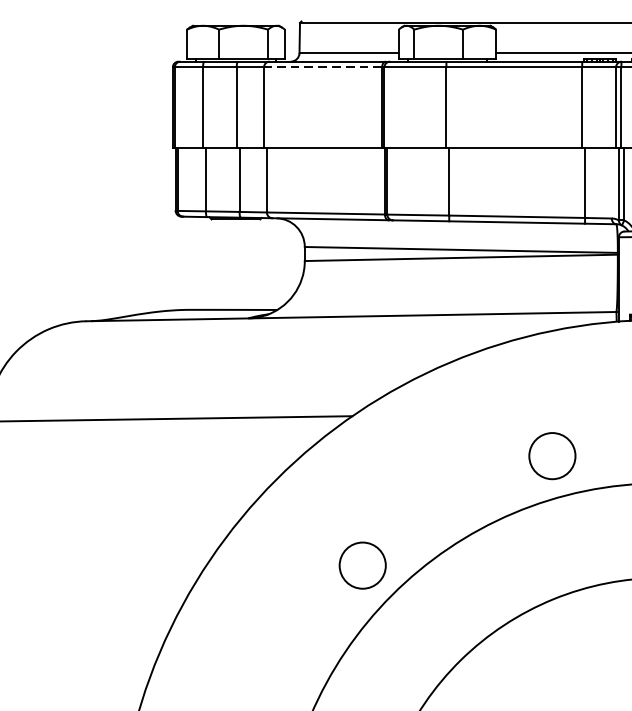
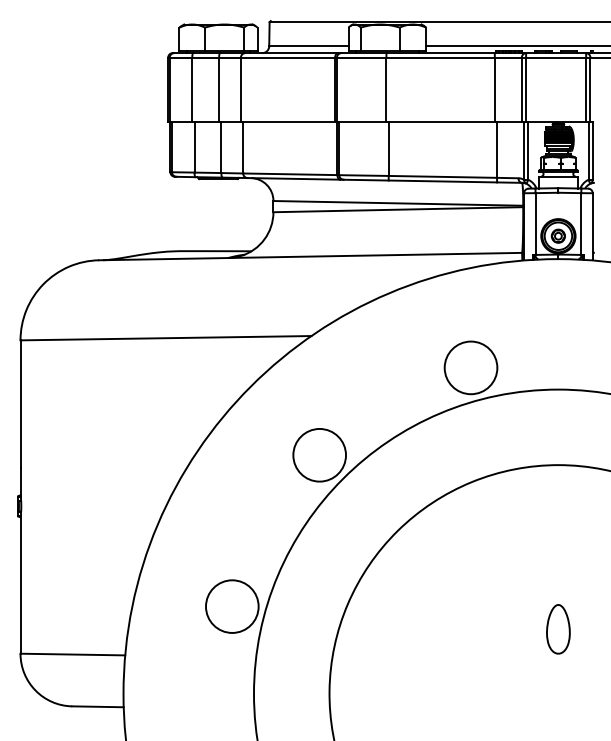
line: (322, 67) -> (287, 57), dashed -> solid
circle: (551, 455) -> (470, 367), size x1.43
circle: (362, 564) -> (319, 454), size x1.43

